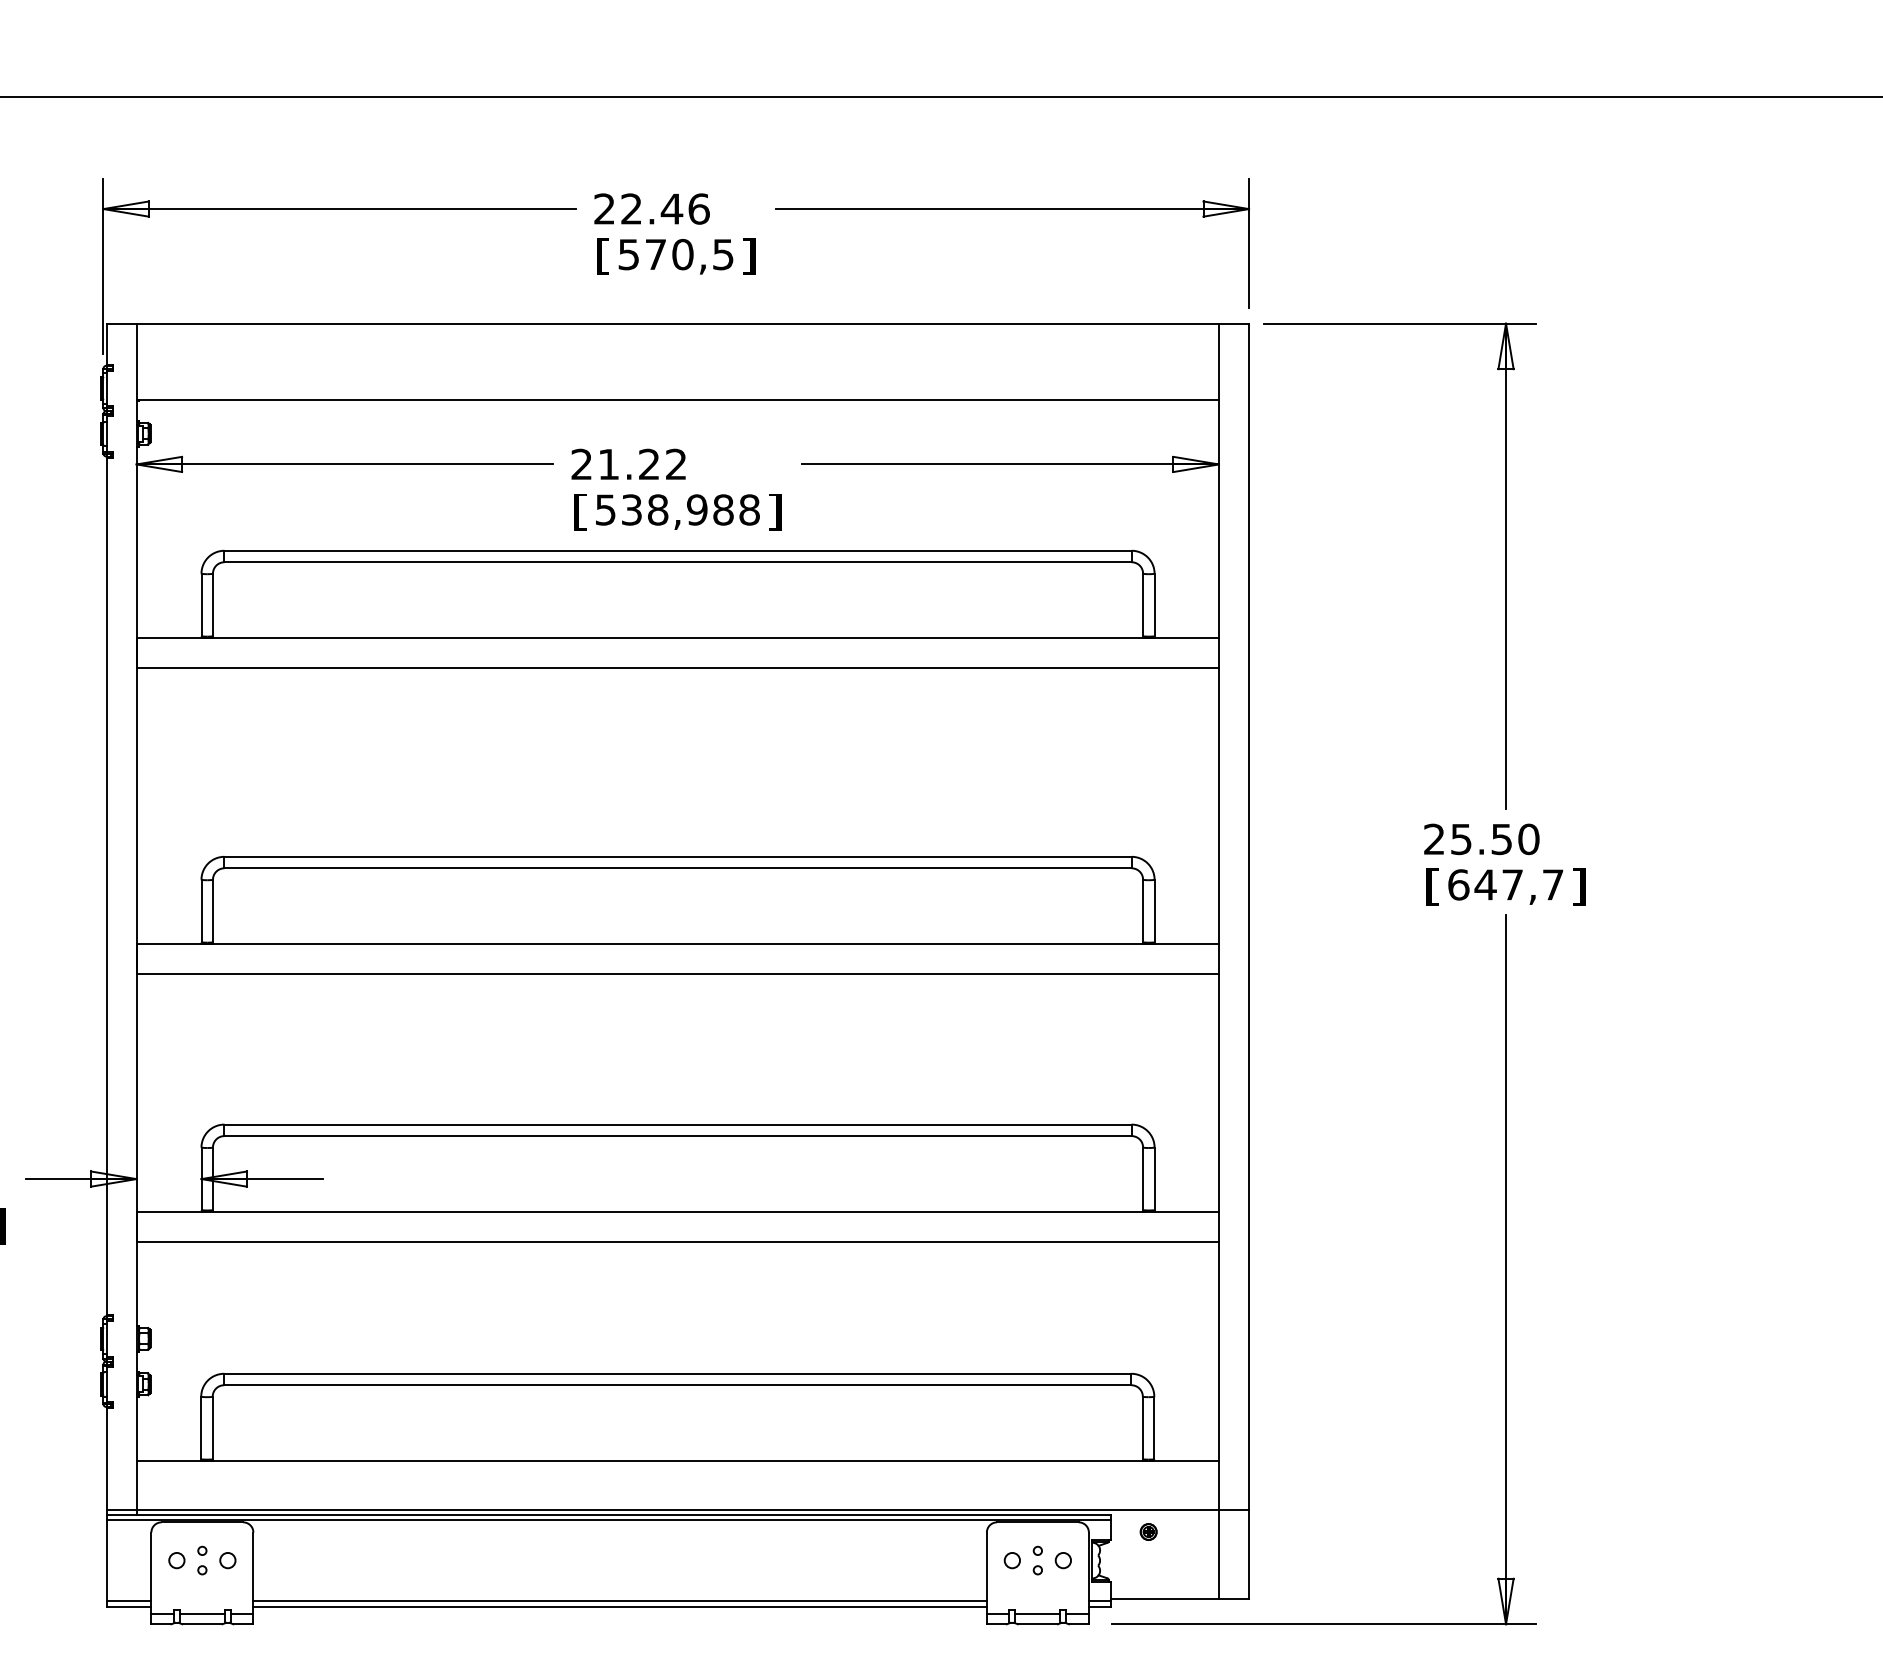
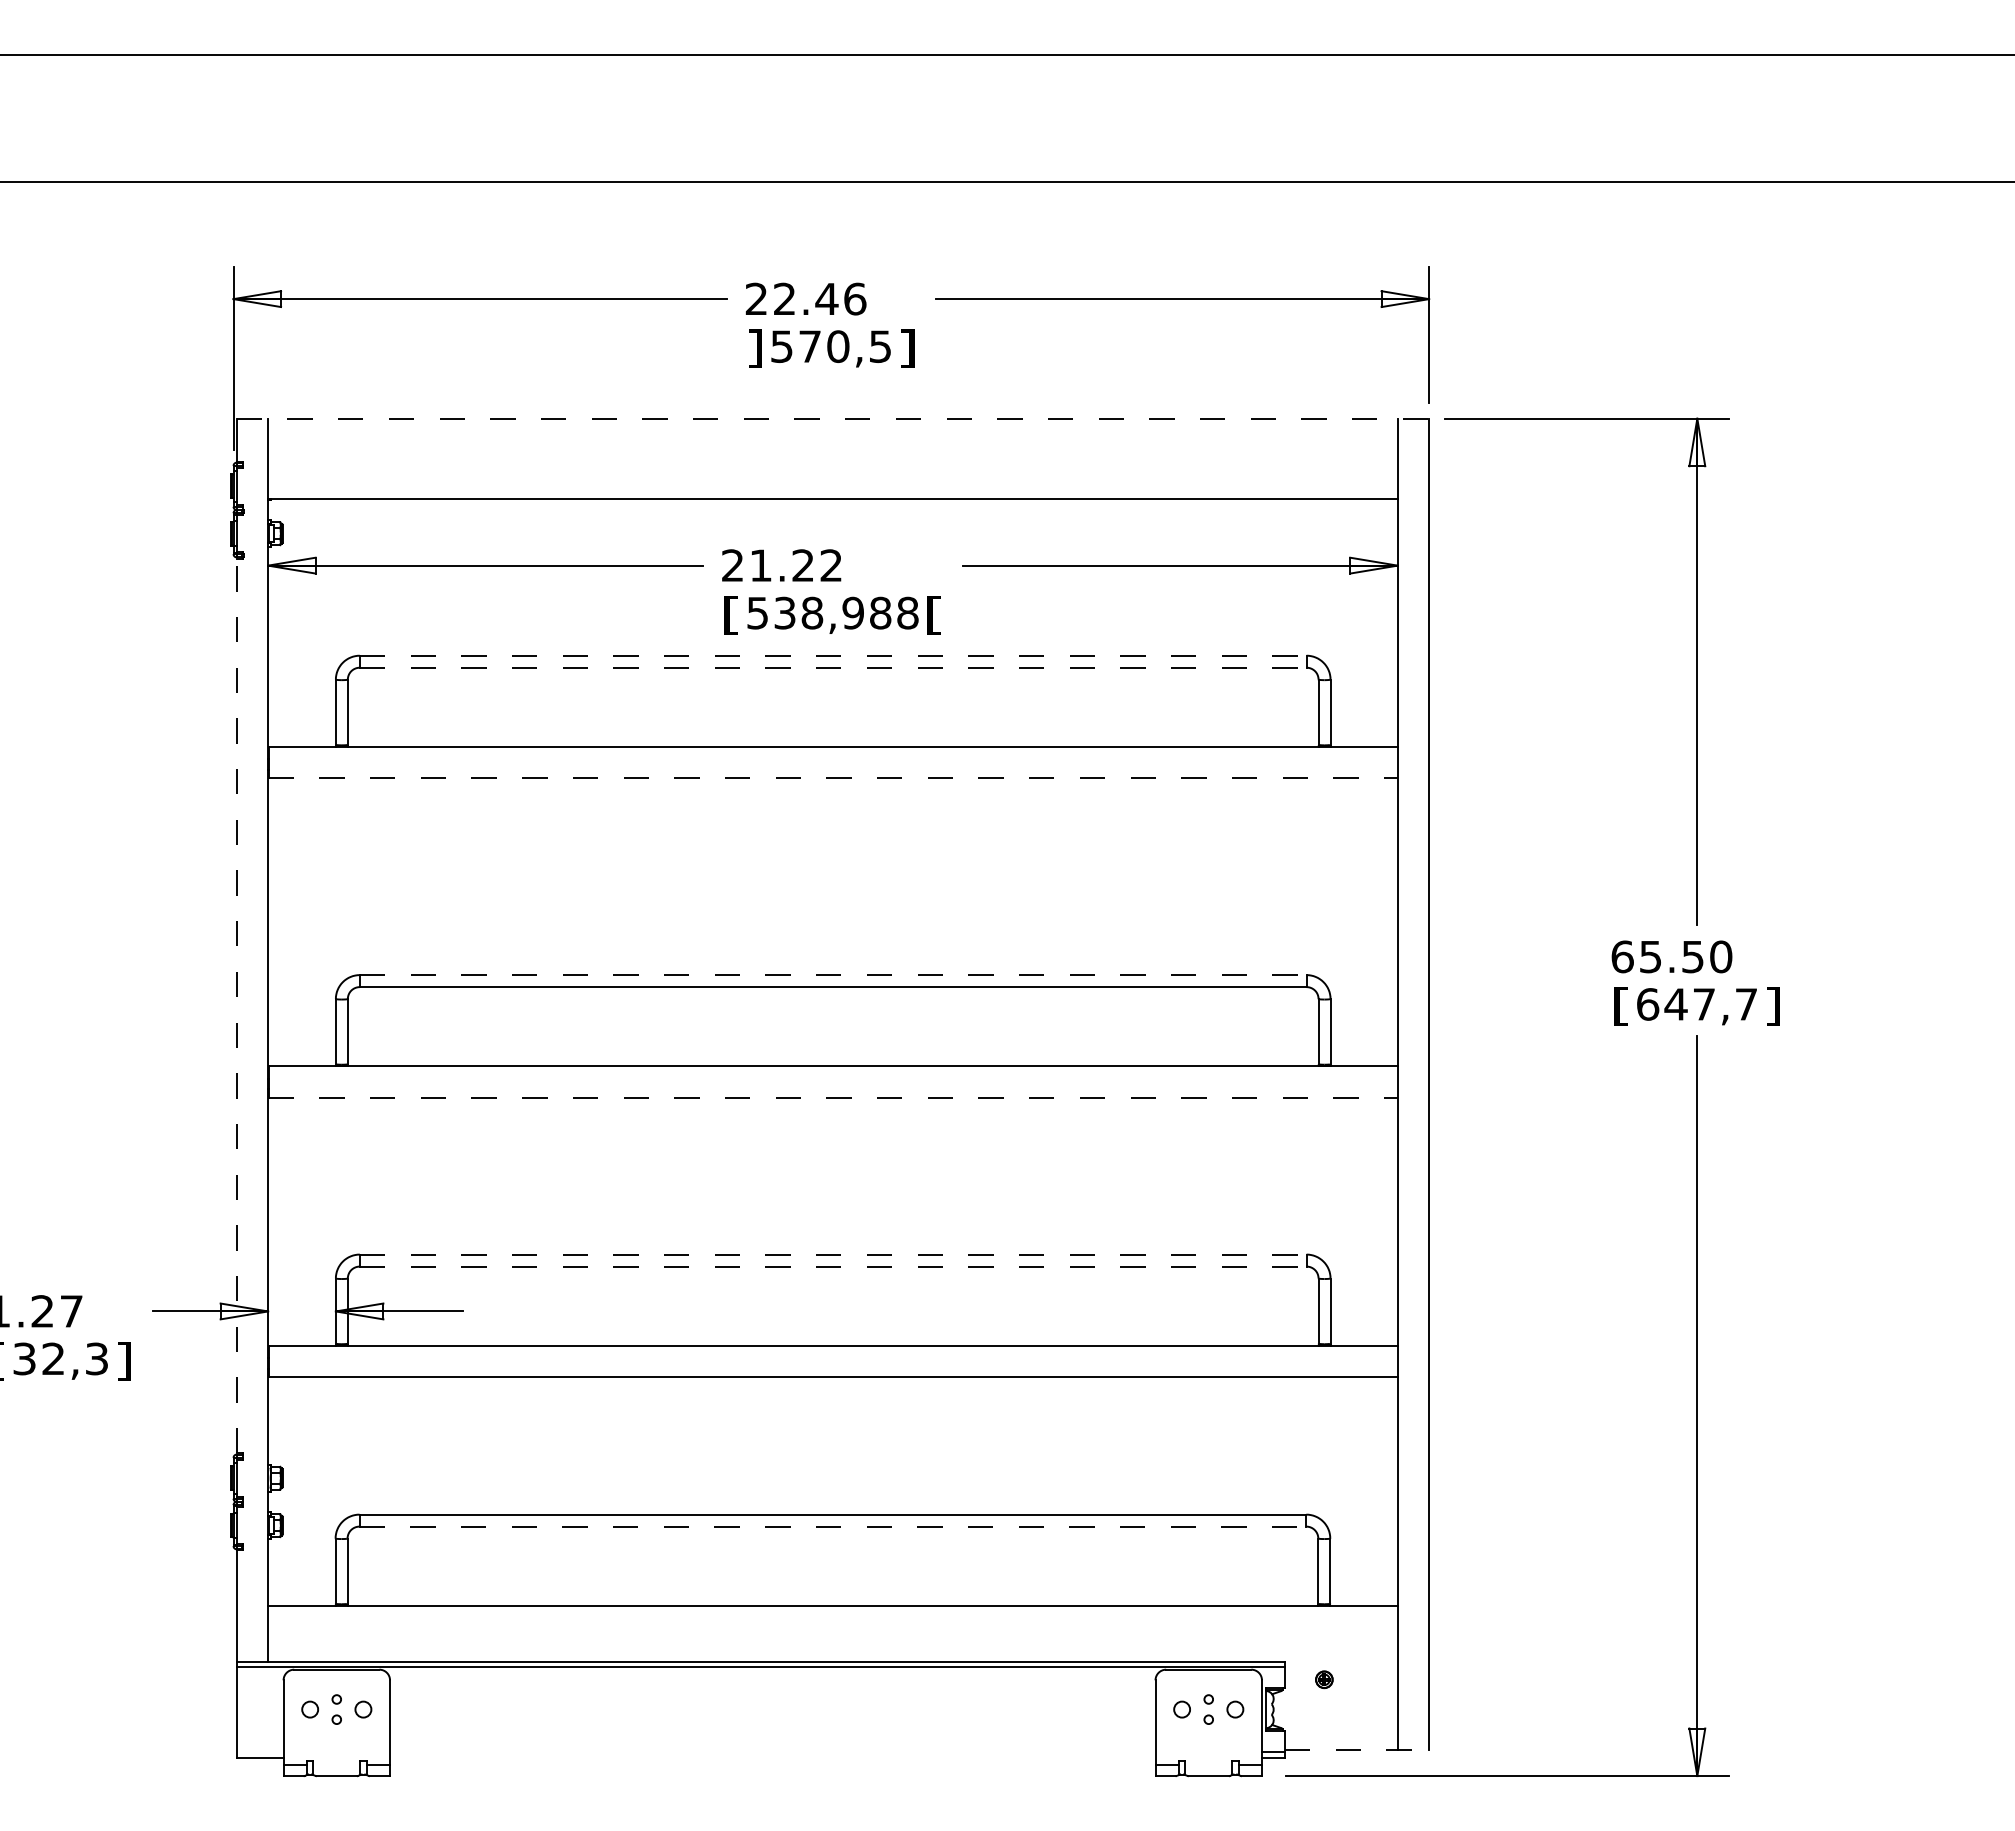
text: (602, 256) -> (754, 348), [ -> ]
line: (678, 323) -> (833, 418), solid -> dashed
text: (774, 512) -> (933, 615), ] -> [
line: (678, 550) -> (833, 655), solid -> dashed
line: (678, 562) -> (833, 667), solid -> dashed
line: (678, 668) -> (833, 778), solid -> dashed
text: (1434, 838) -> (1622, 956), 25.50 -> 65.50
line: (678, 857) -> (833, 975), solid -> dashed
line: (106, 885) -> (236, 1005), solid -> dashed
line: (678, 974) -> (833, 1097), solid -> dashed
line: (678, 1124) -> (833, 1254), solid -> dashed
line: (678, 1136) -> (833, 1266), solid -> dashed
line: (678, 1385) -> (833, 1526), solid -> dashed
line: (677, 1509) -> (832, 1656), removed
line: (1180, 1598) -> (1357, 1749), solid -> dashed
line: (128, 1601) -> (259, 1752), removed
line: (619, 1601) -> (772, 1752), removed
line: (619, 1606) -> (772, 1757), removed
line: (202, 1614) -> (336, 1765), removed
line: (1037, 1614) -> (1208, 1765), removed

